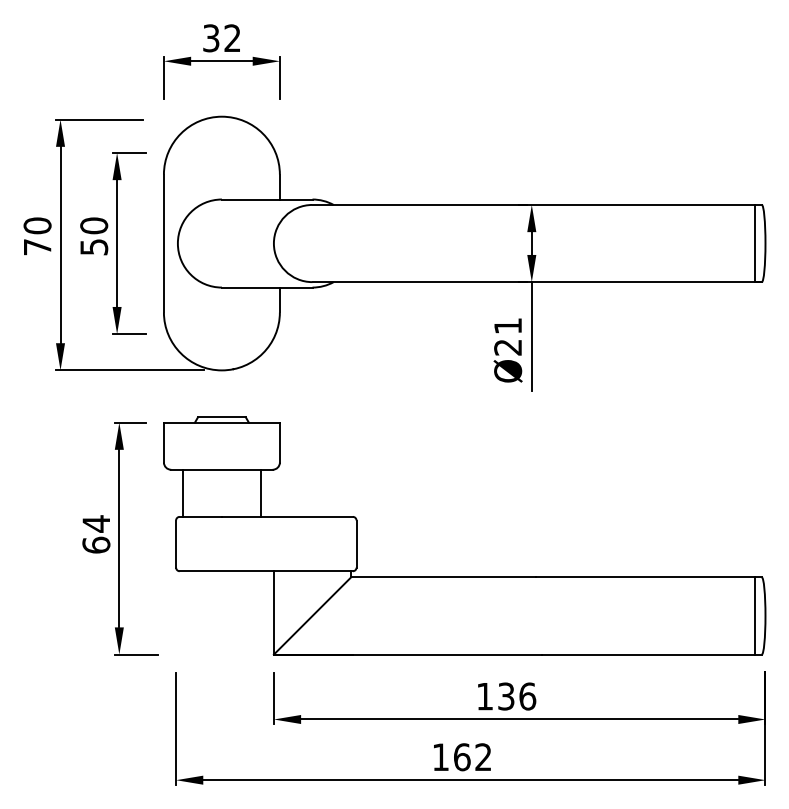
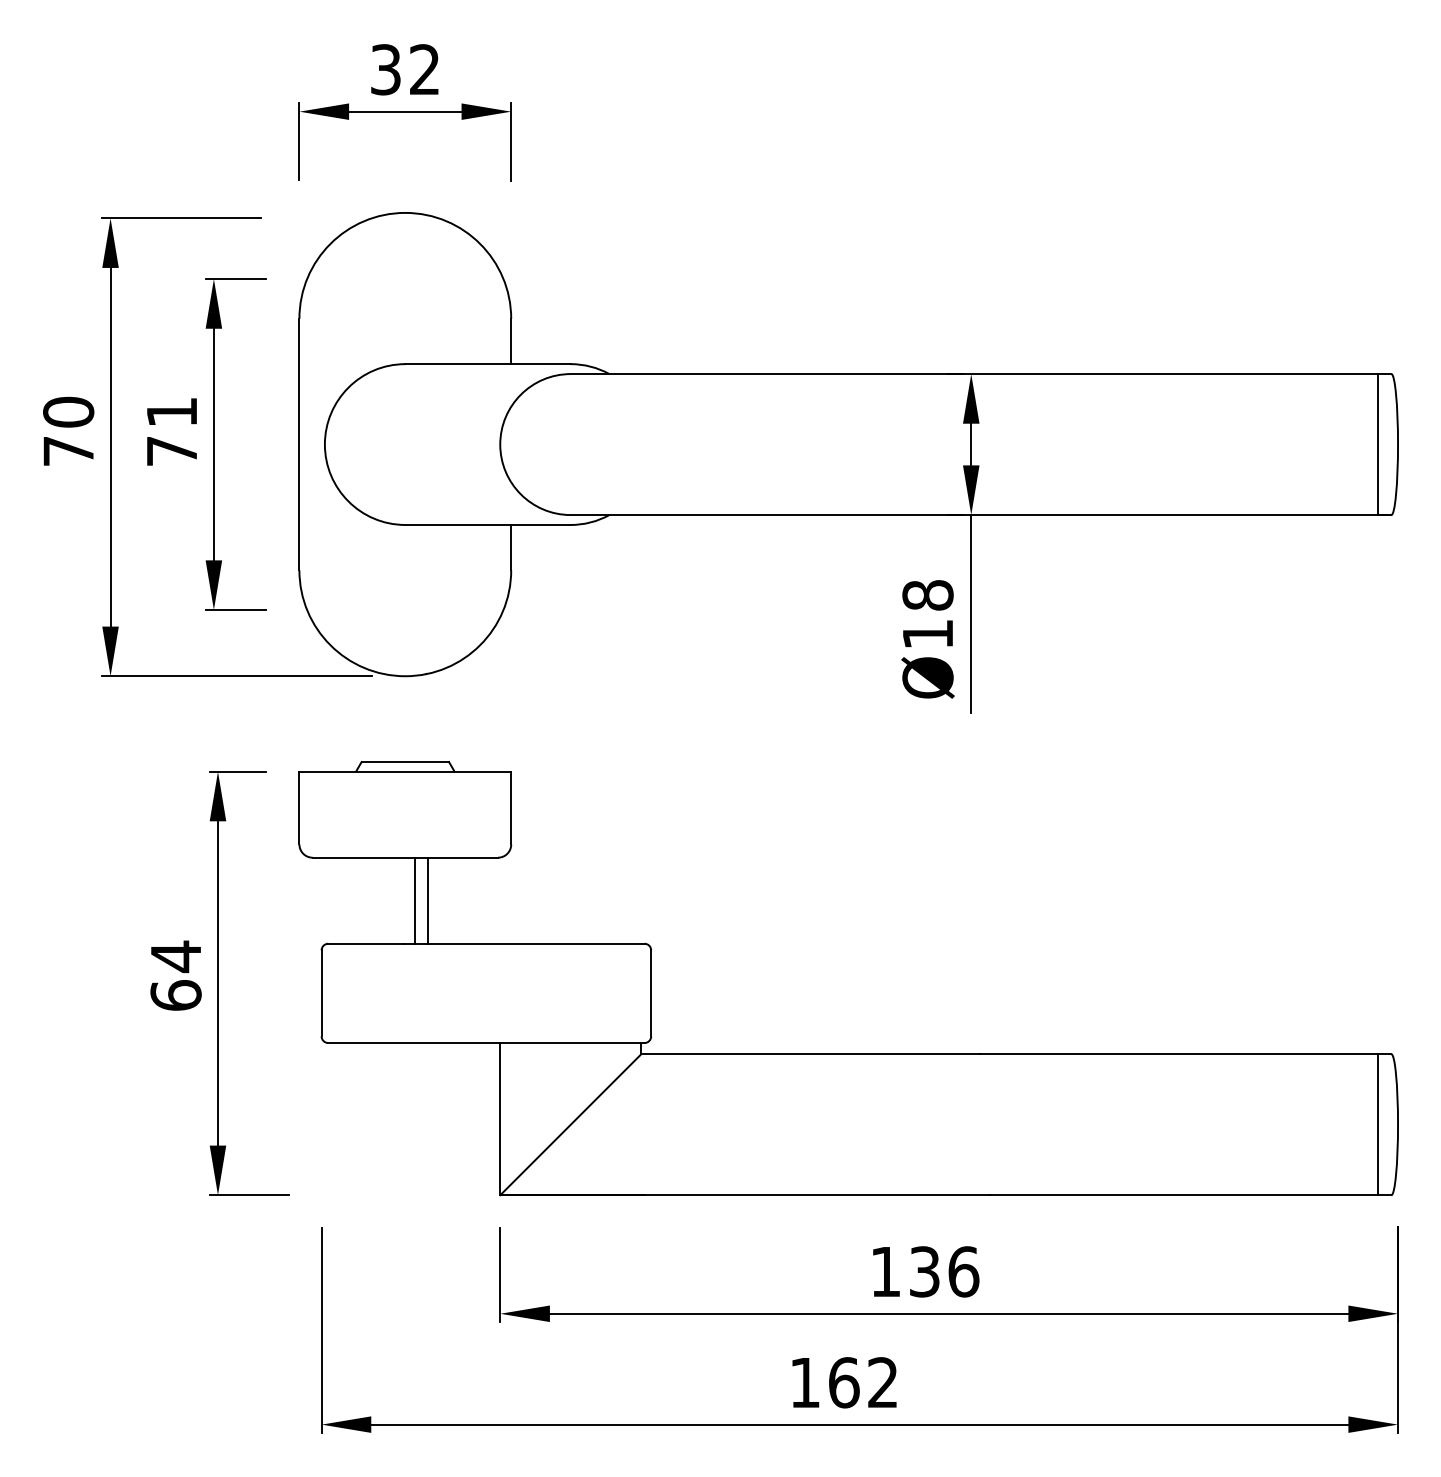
text: (94, 236) -> (172, 431), 50 -> 71
text: (508, 336) -> (928, 614), Ø21 -> Ø18
line: (183, 492) -> (415, 899), moved
line: (260, 492) -> (428, 899), moved

